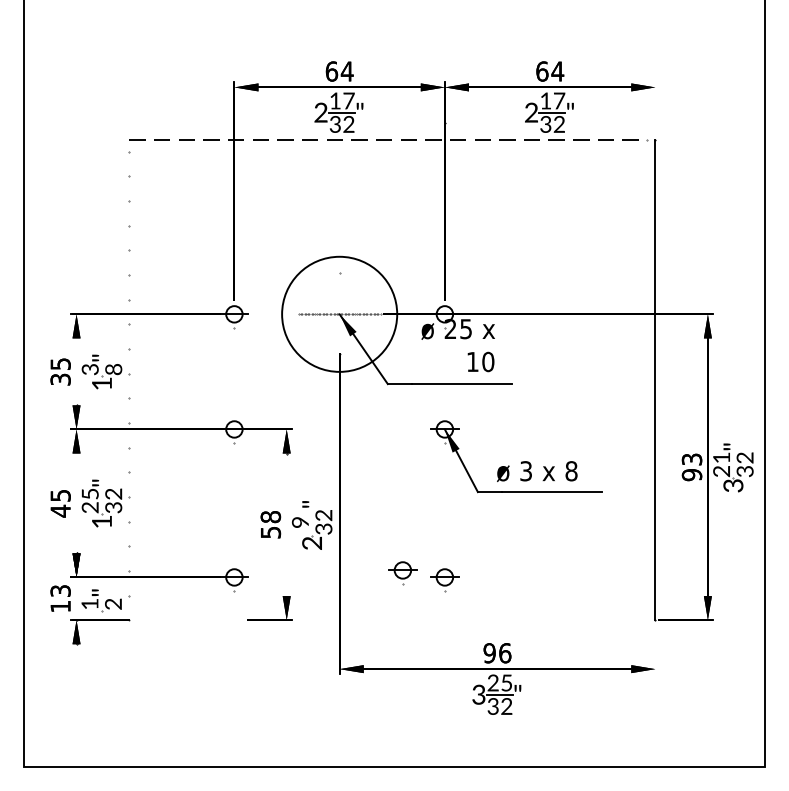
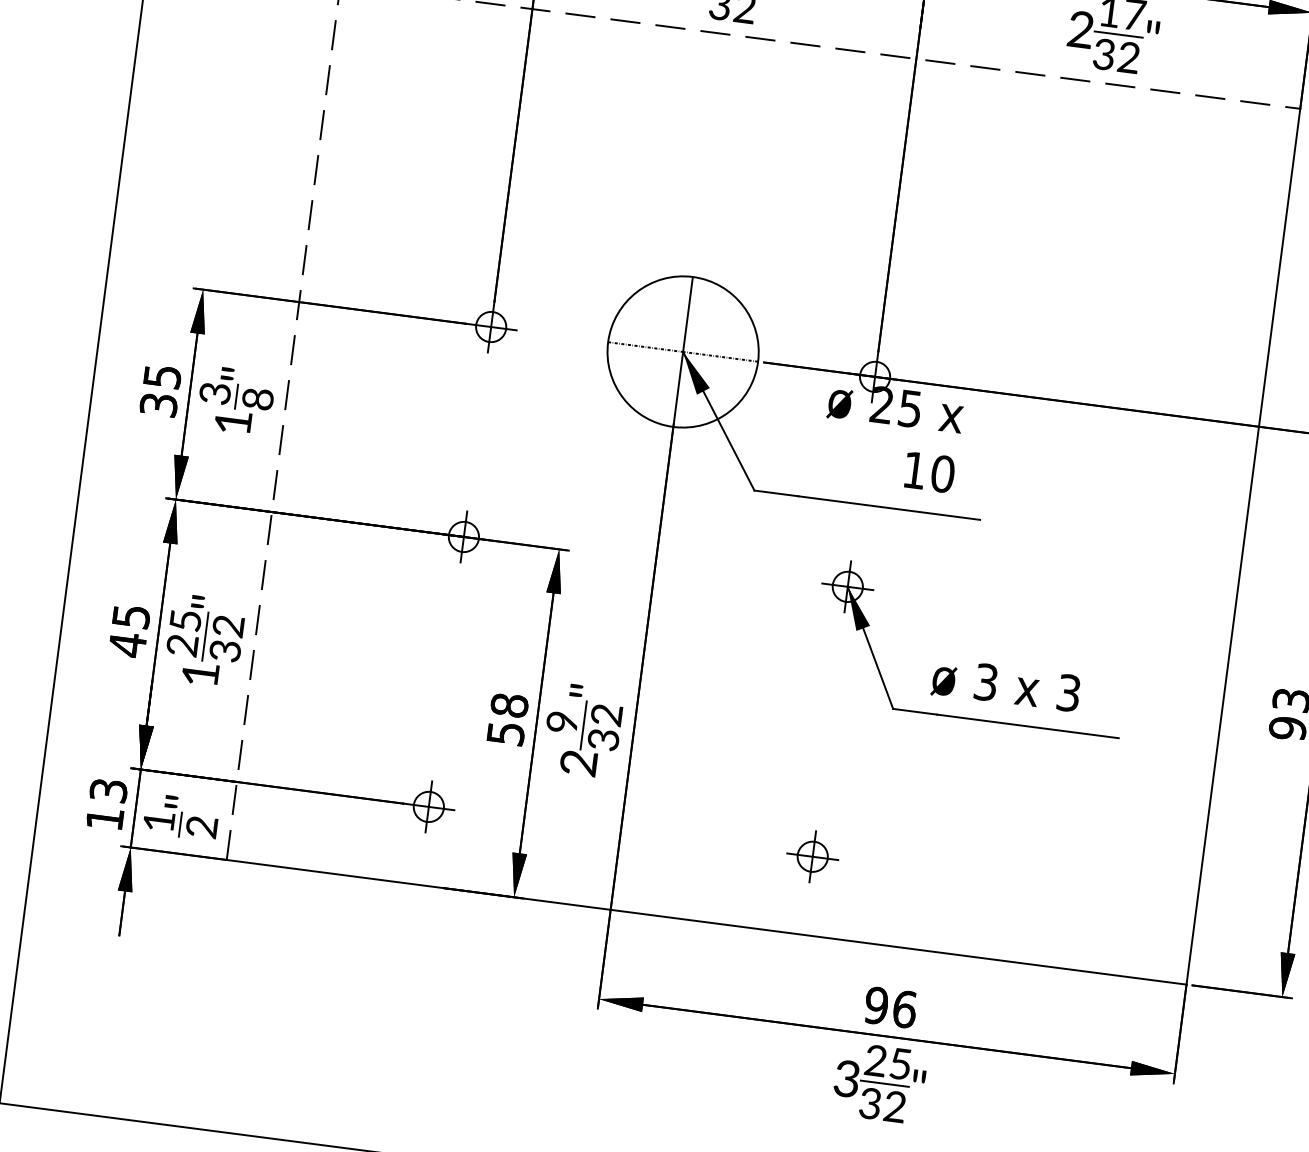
circle: (339, 314) -> (682, 352), size x0.71
text: (571, 471) -> (1068, 693), 8 -> 3
part: (402, 573) -> (736, 839), removed
line: (392, 620) -> (706, 922), added

